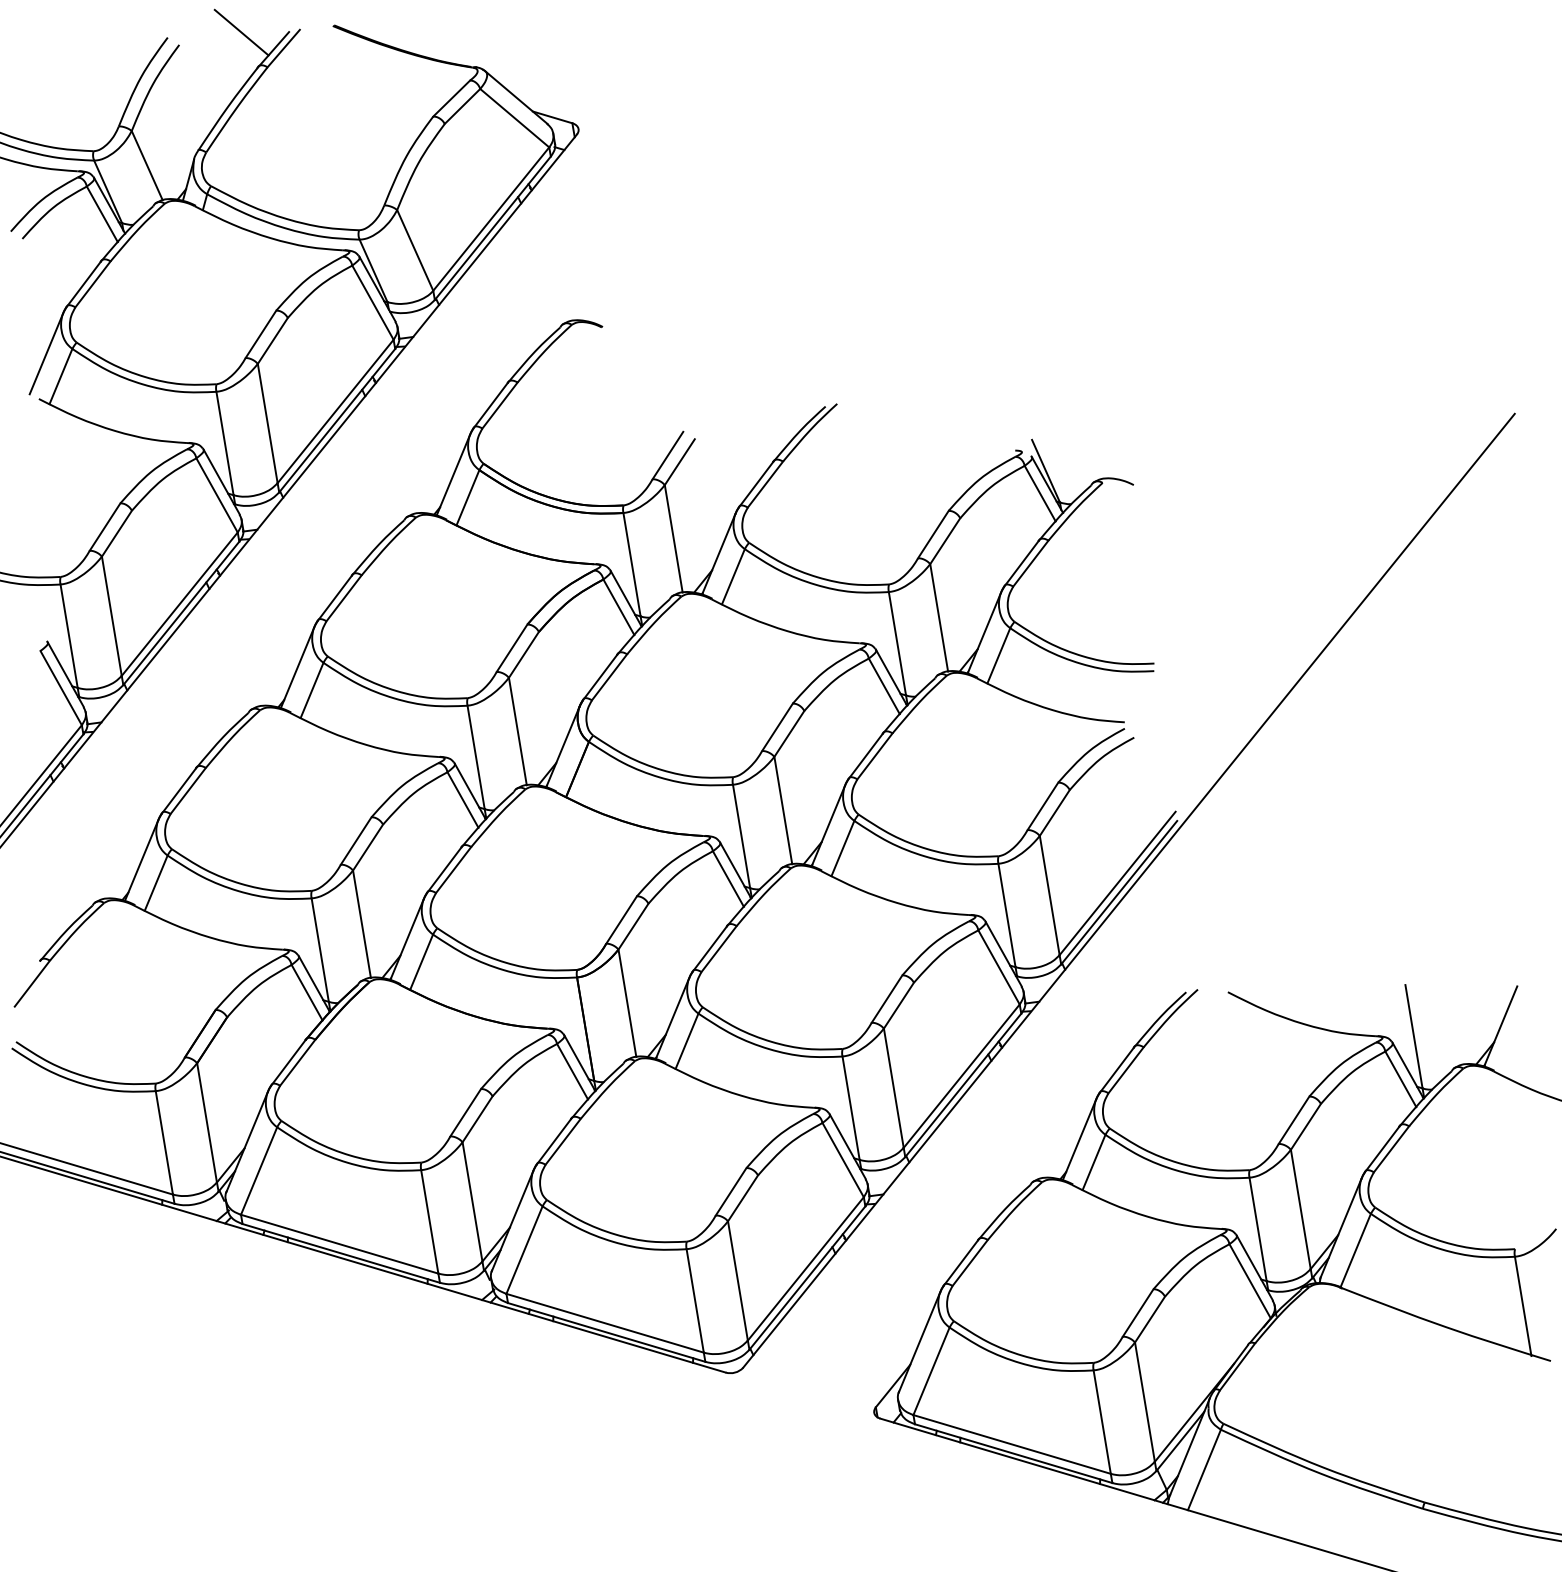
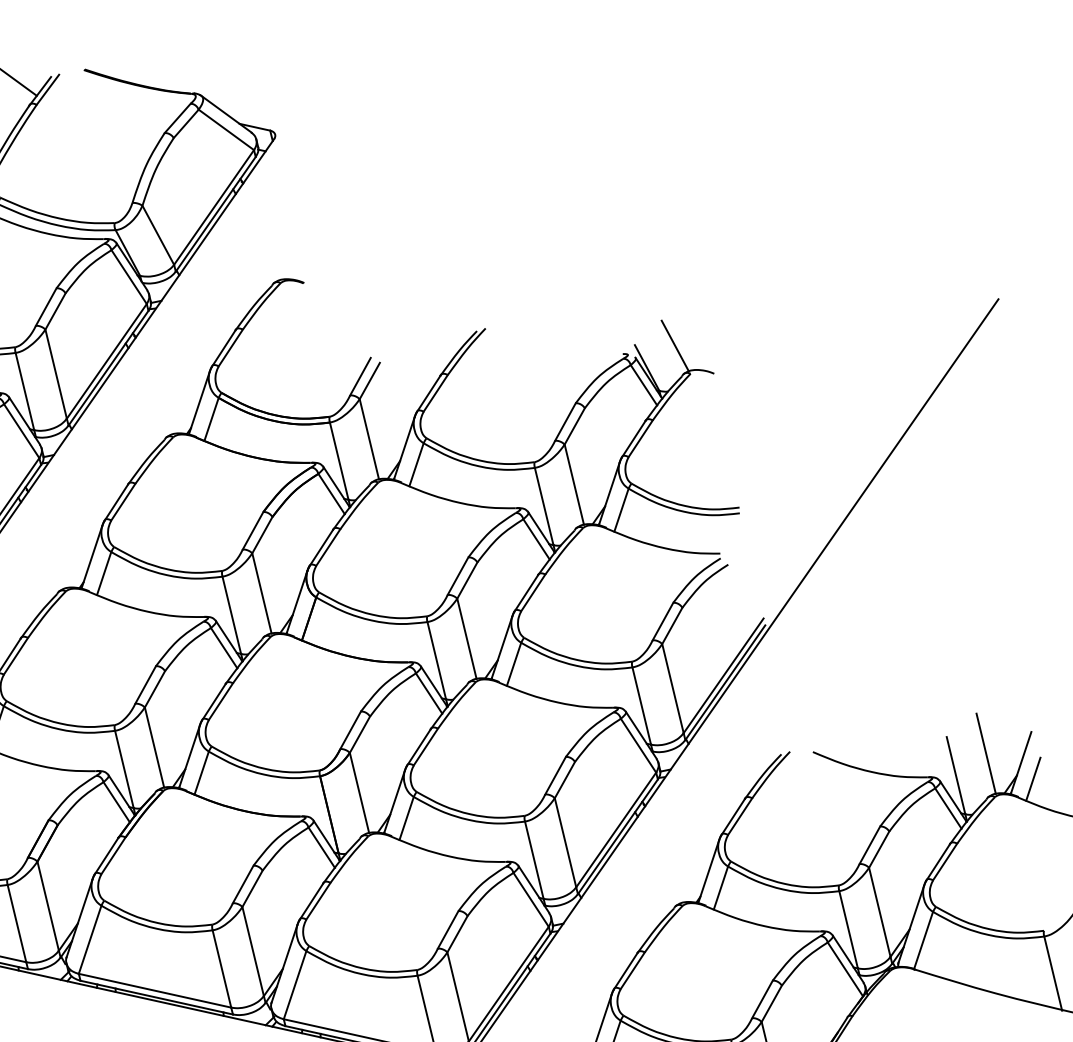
line: (1084, 444) -> (674, 345), added
line: (1455, 1010) -> (985, 753), added
line: (1514, 1048) -> (1032, 779), added

